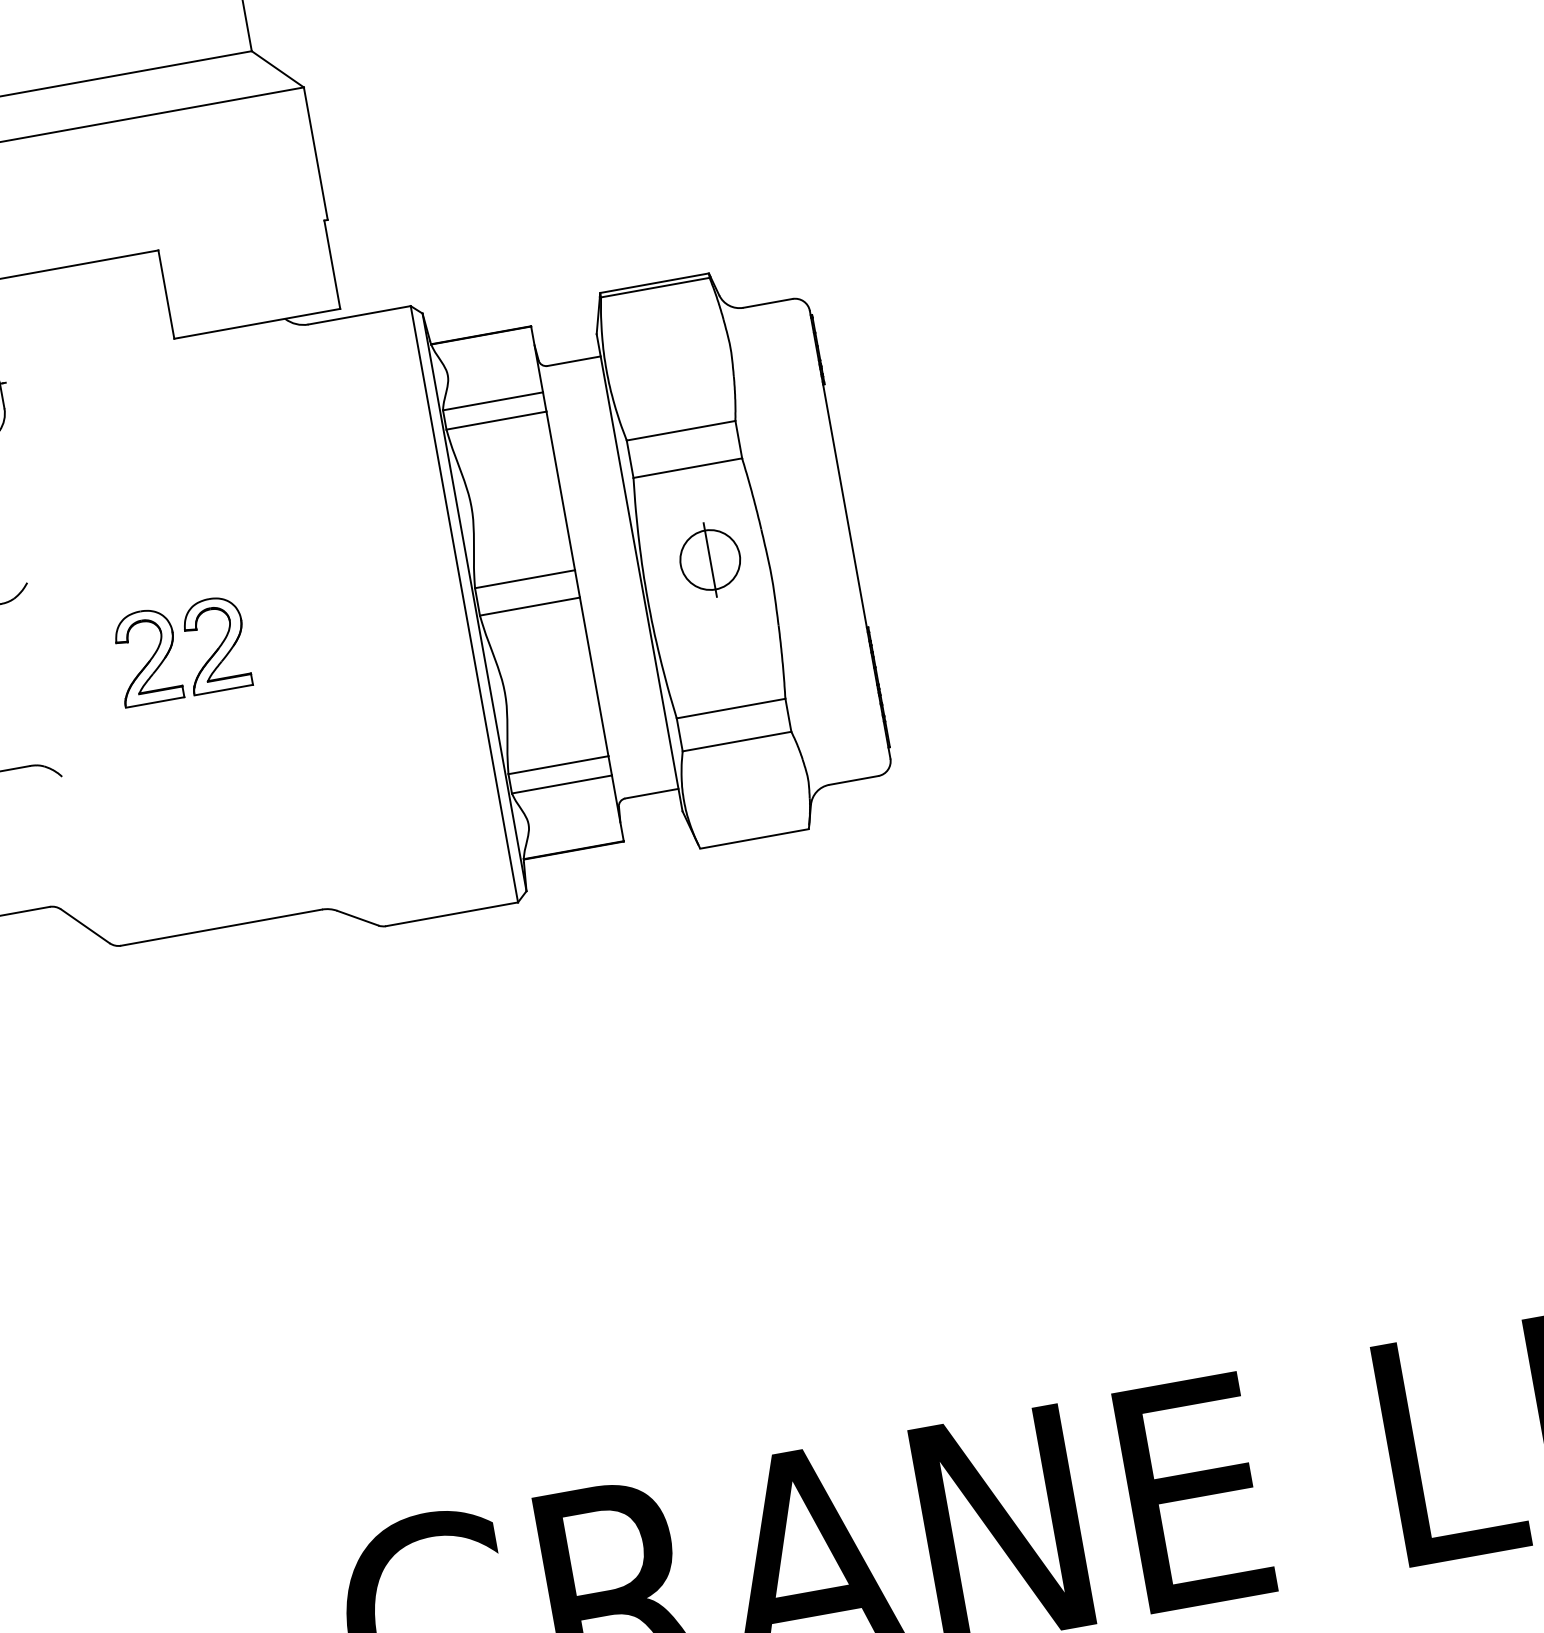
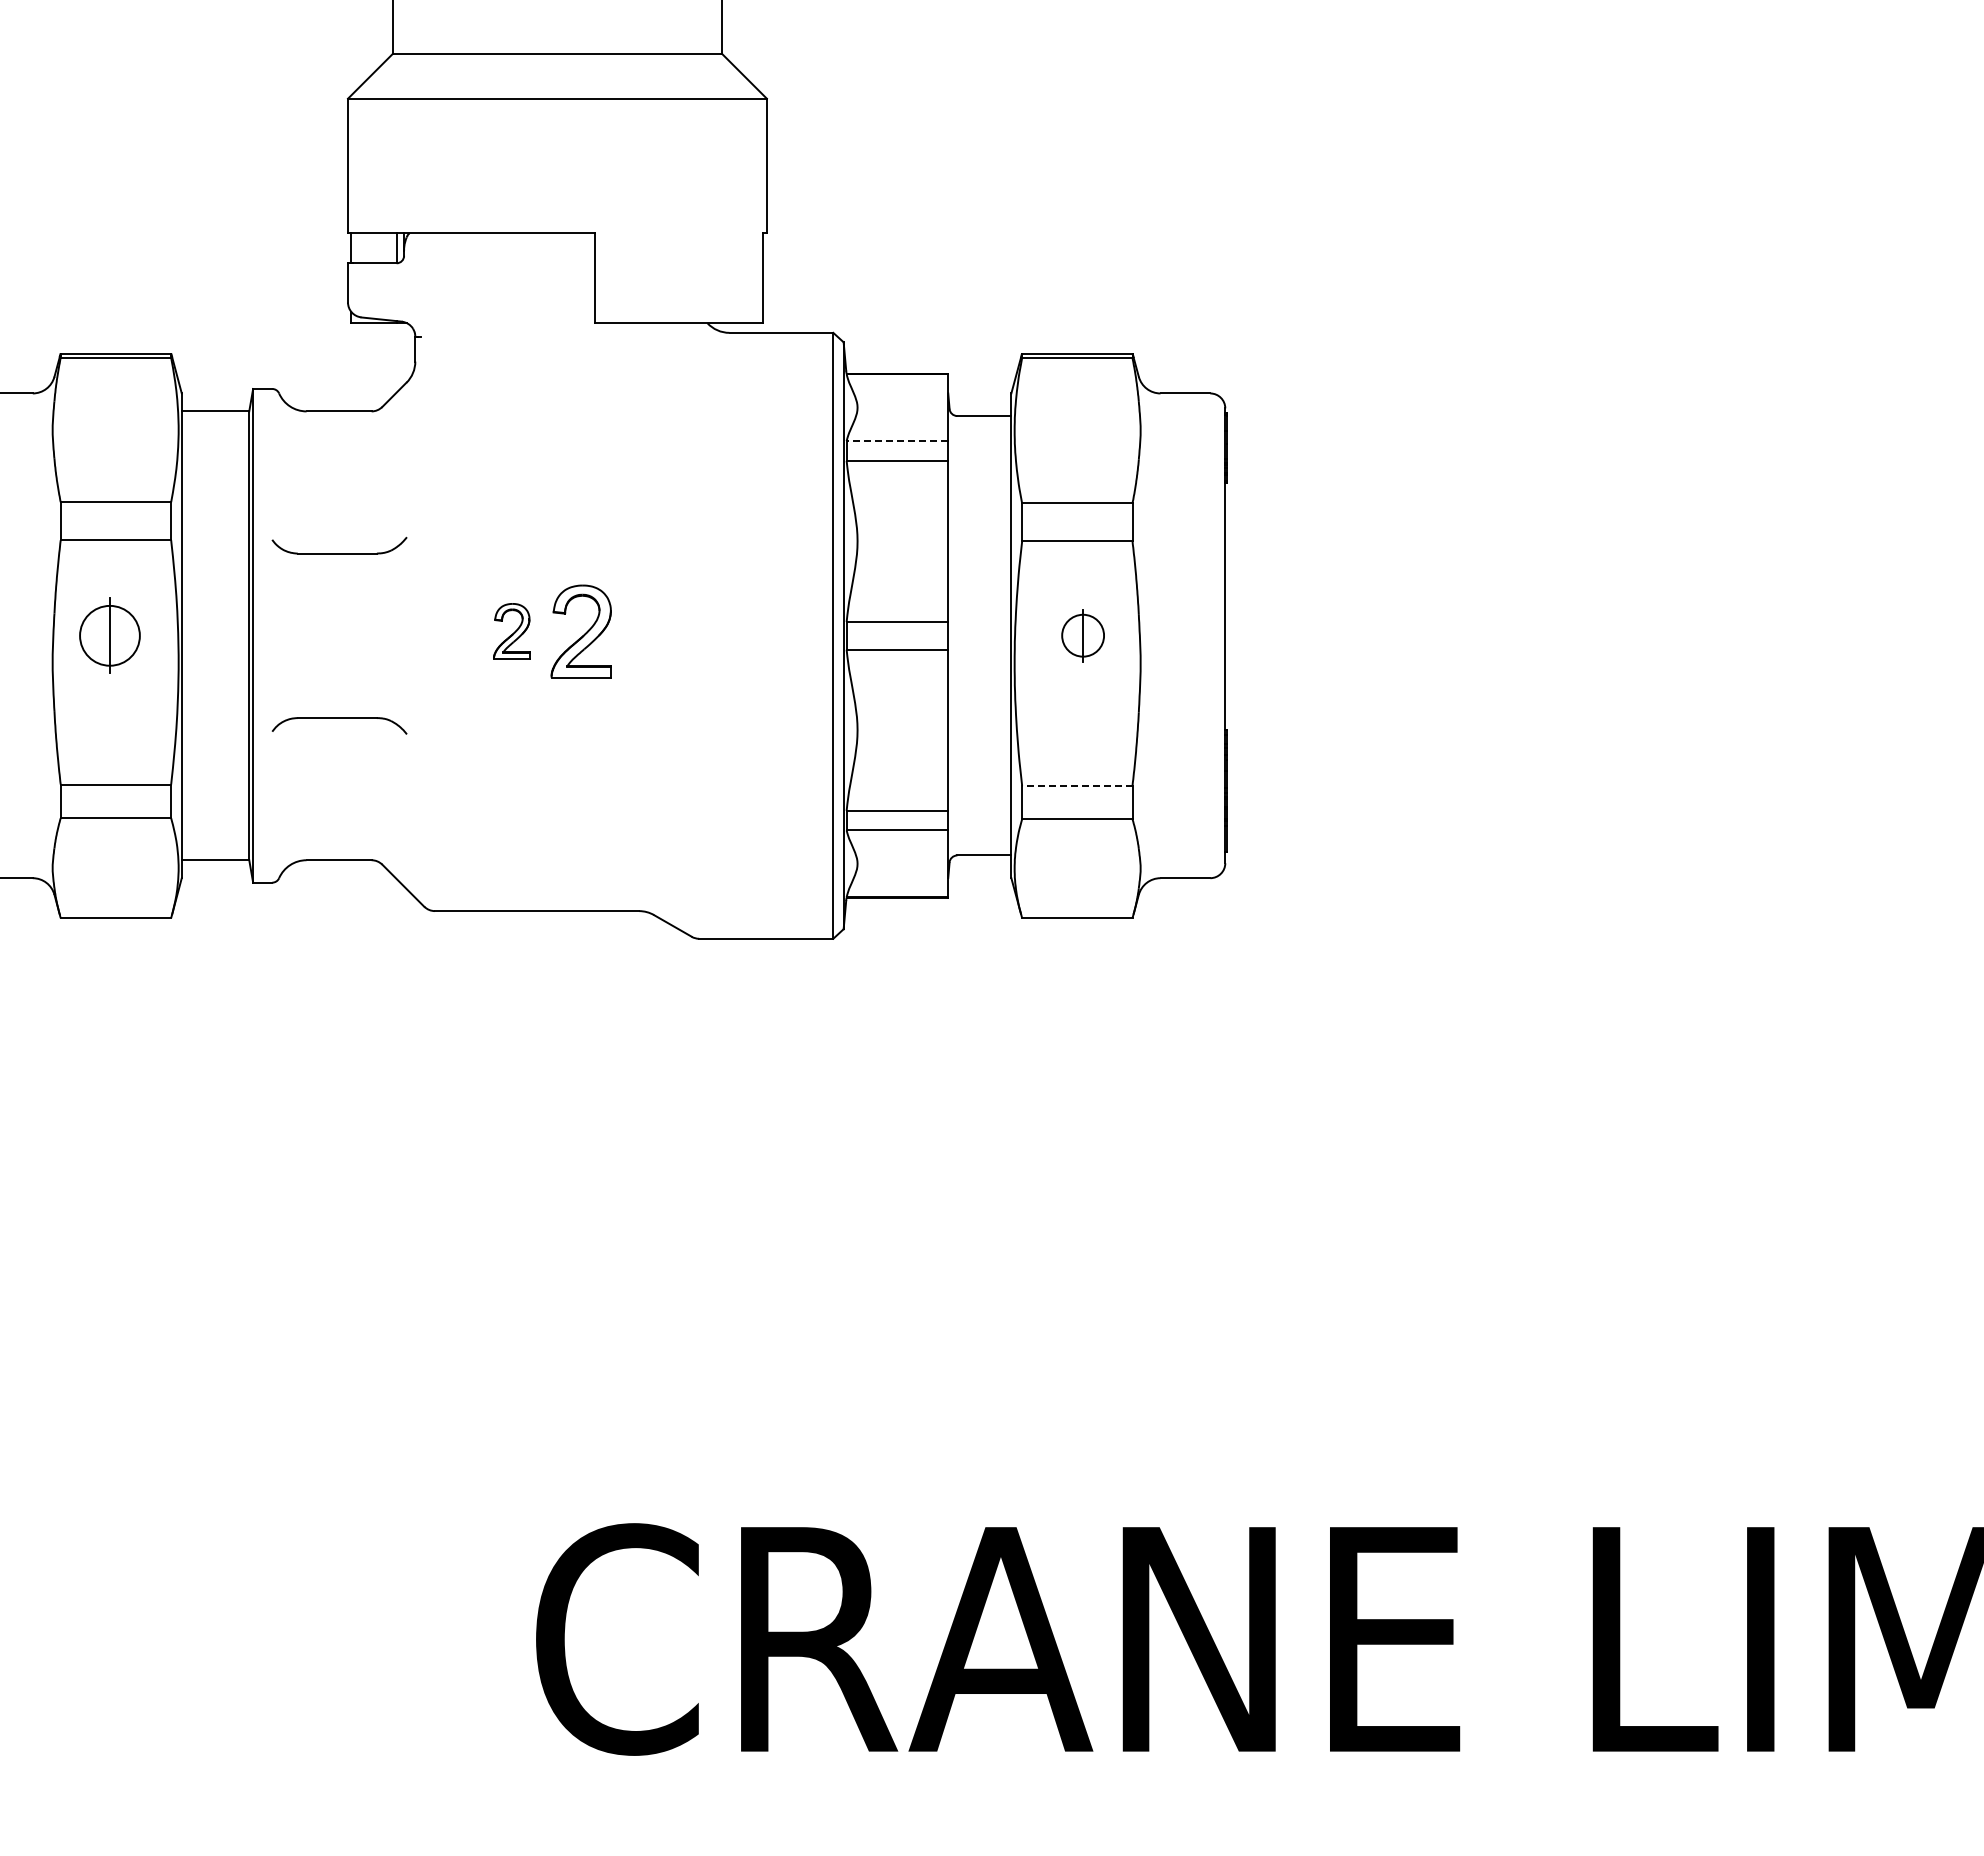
line: (493, 401) -> (897, 441), solid -> dashed
part: (709, 559) -> (1082, 635), size x0.7
part: (146, 657) -> (511, 631), size x0.6
line: (730, 708) -> (1076, 785), solid -> dashed

